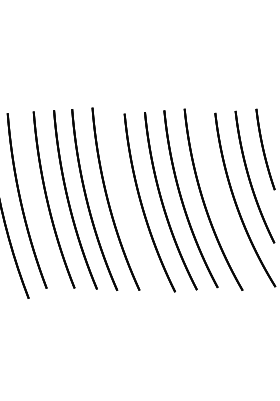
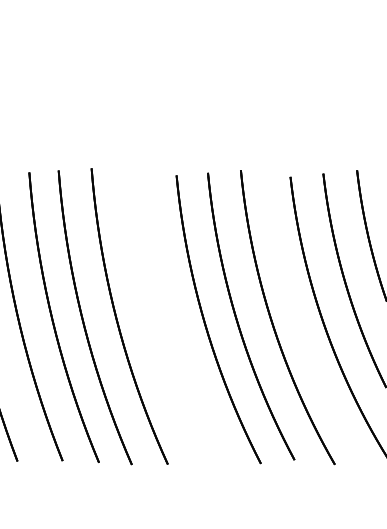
part: (142, 203) -> (172, 323), removed

